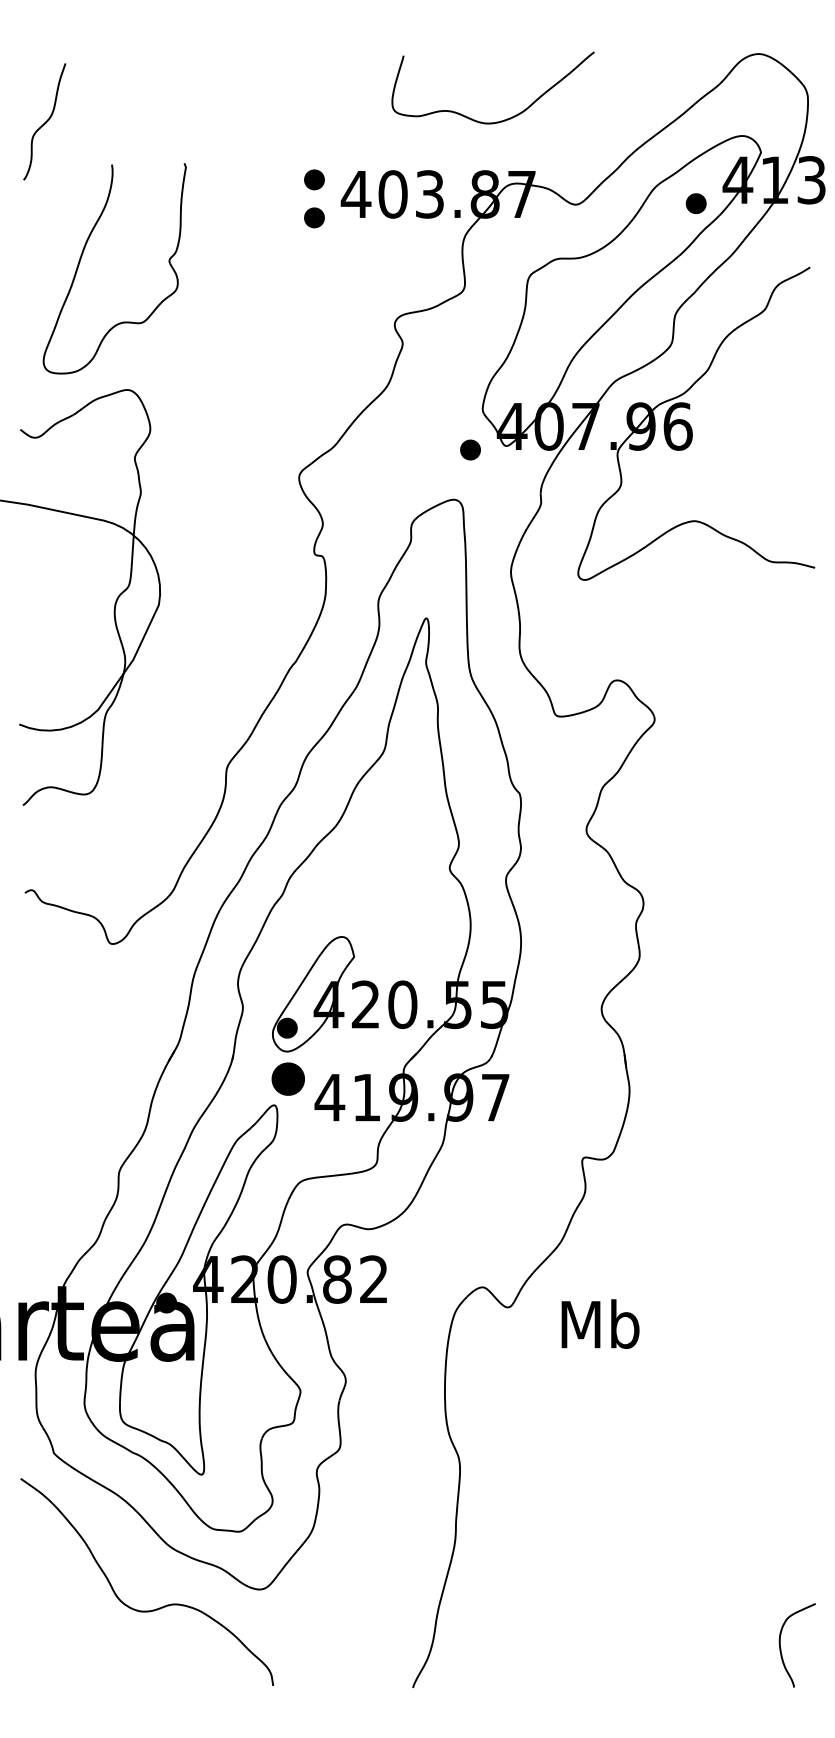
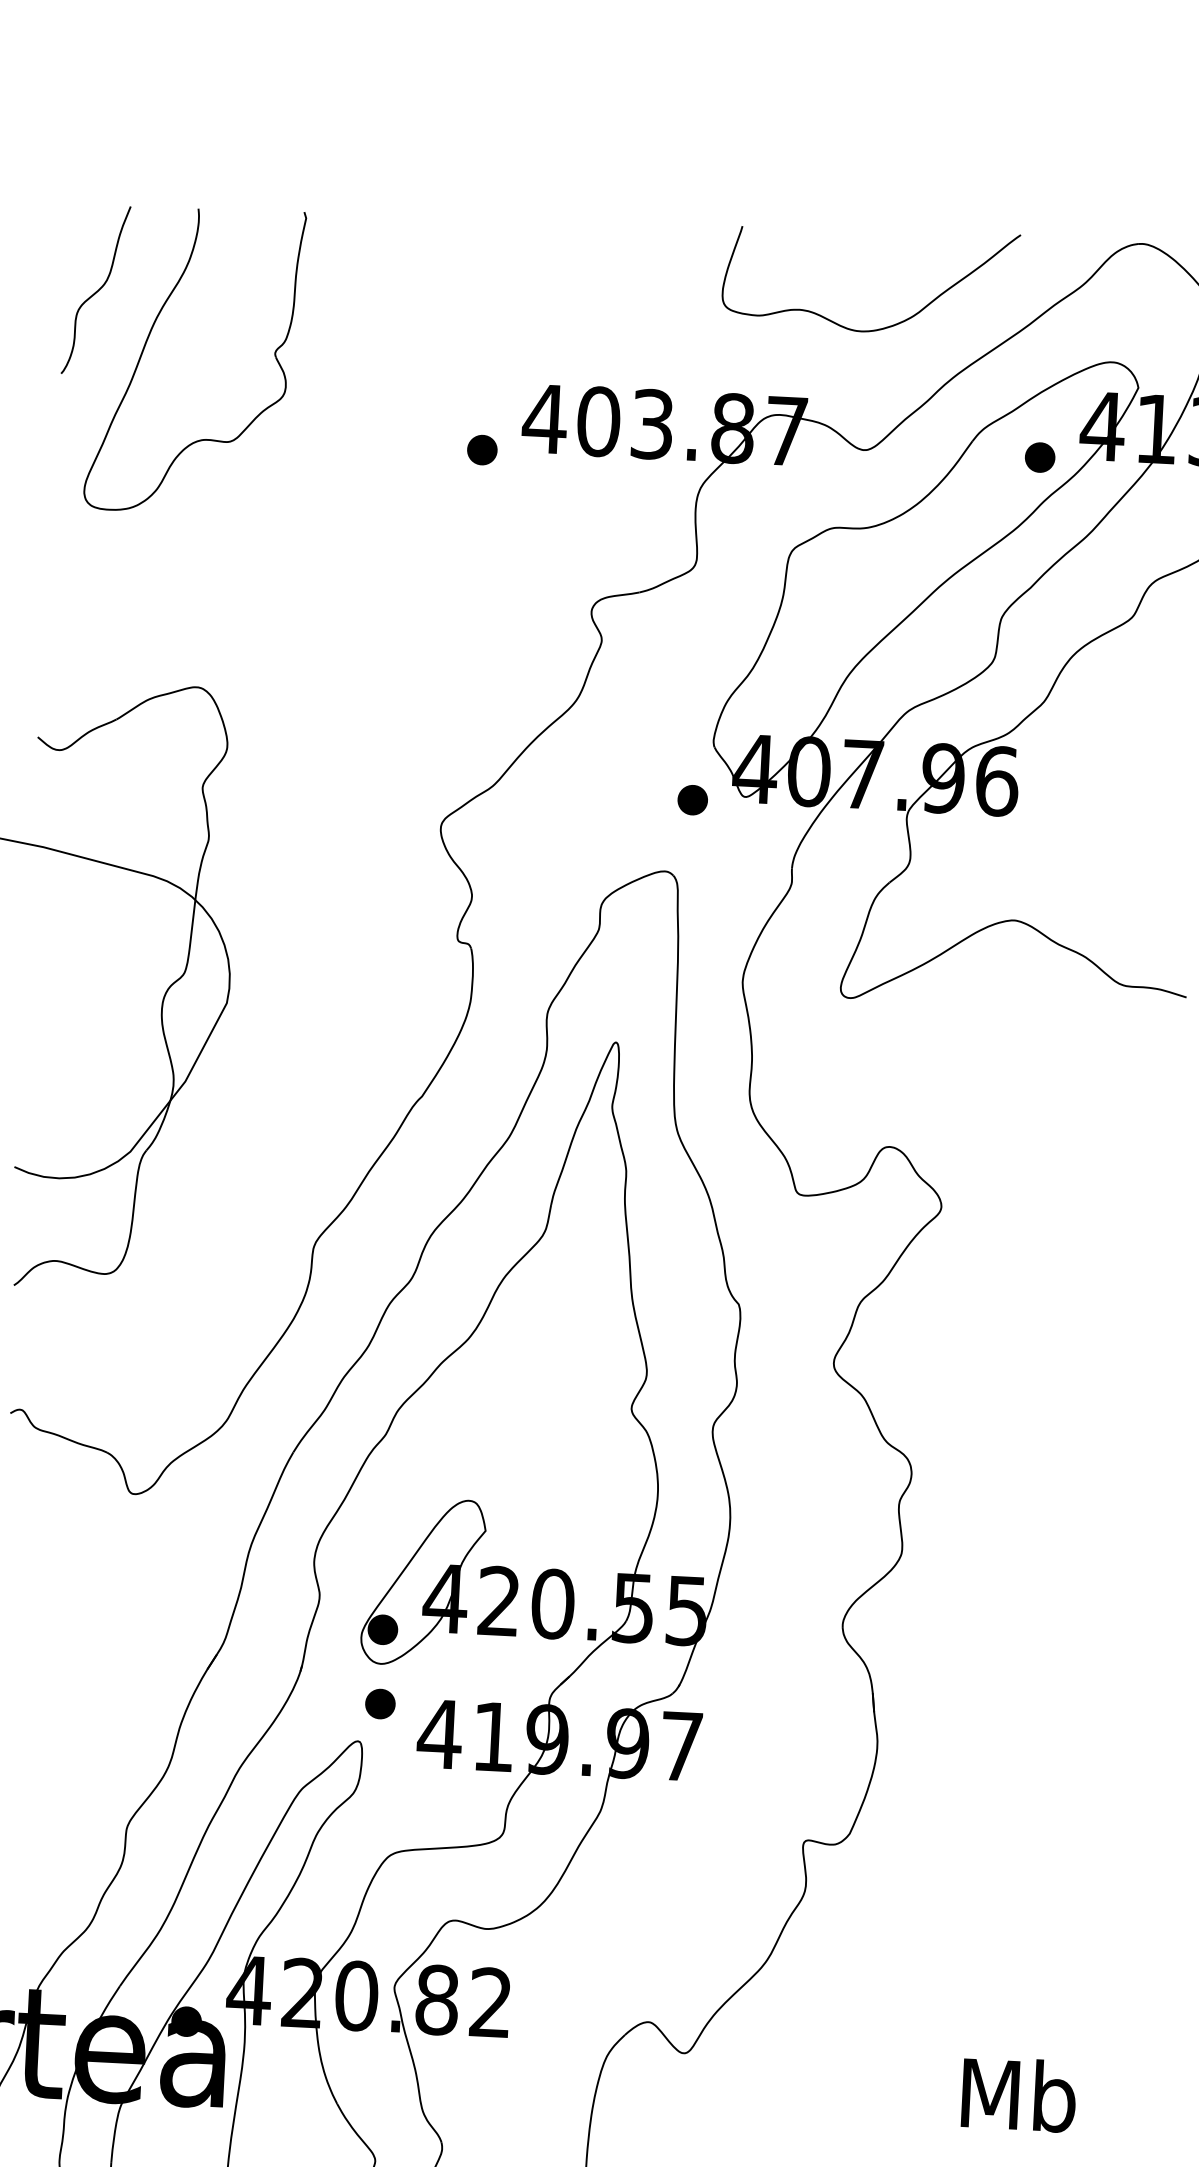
curve: (500, 120) -> (878, 327), moved
part: (314, 179) -> (485, 394), removed
part: (82, 256) -> (148, 340), moved
part: (287, 1078) -> (379, 1703), size x0.62
text: (600, 1323) -> (1019, 2093), moved

